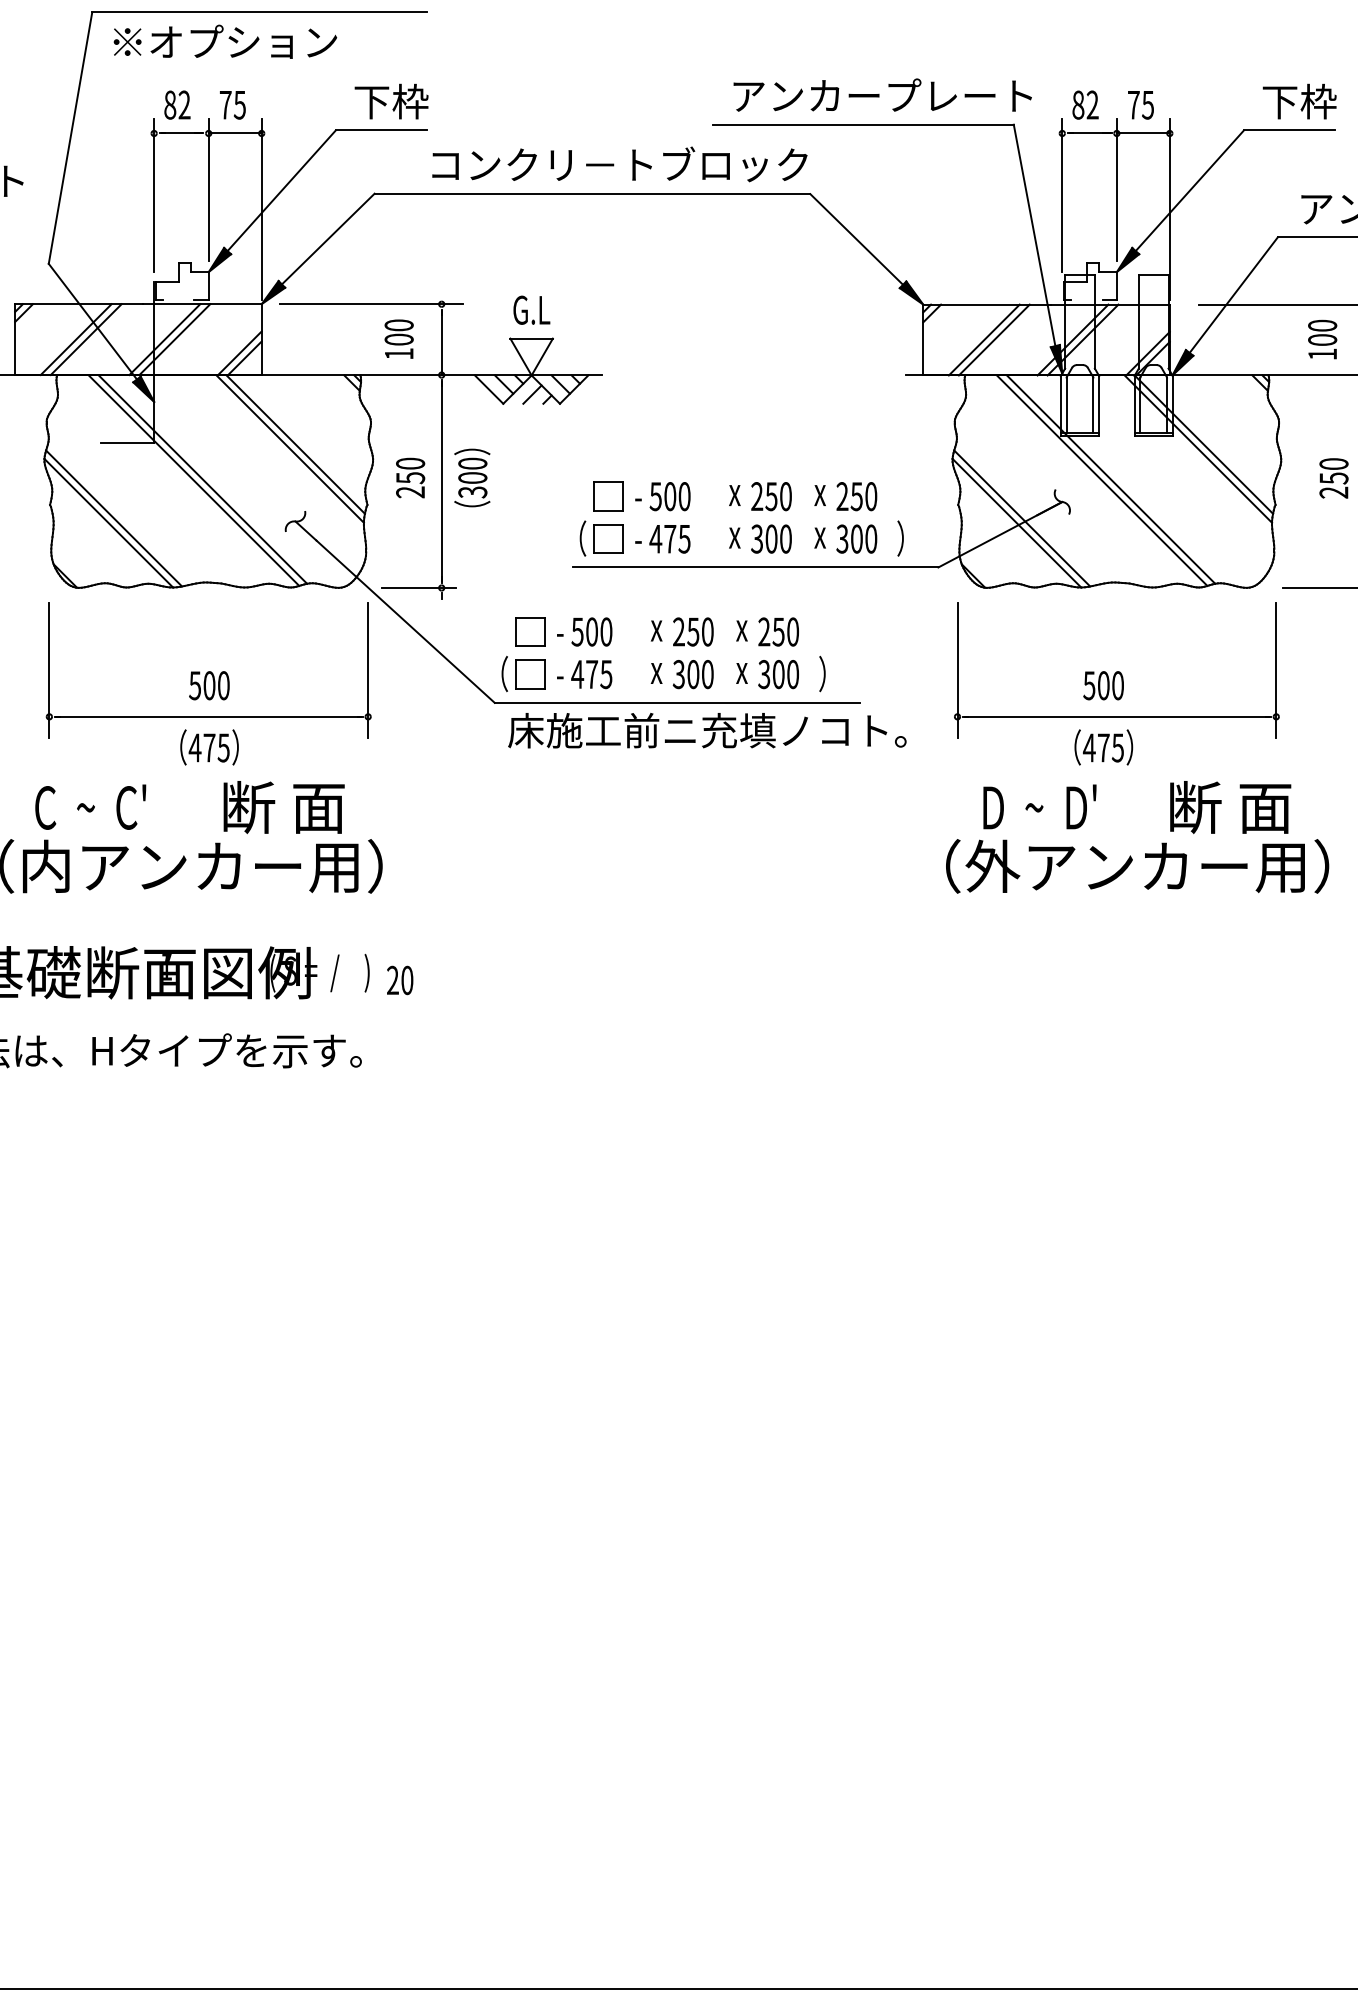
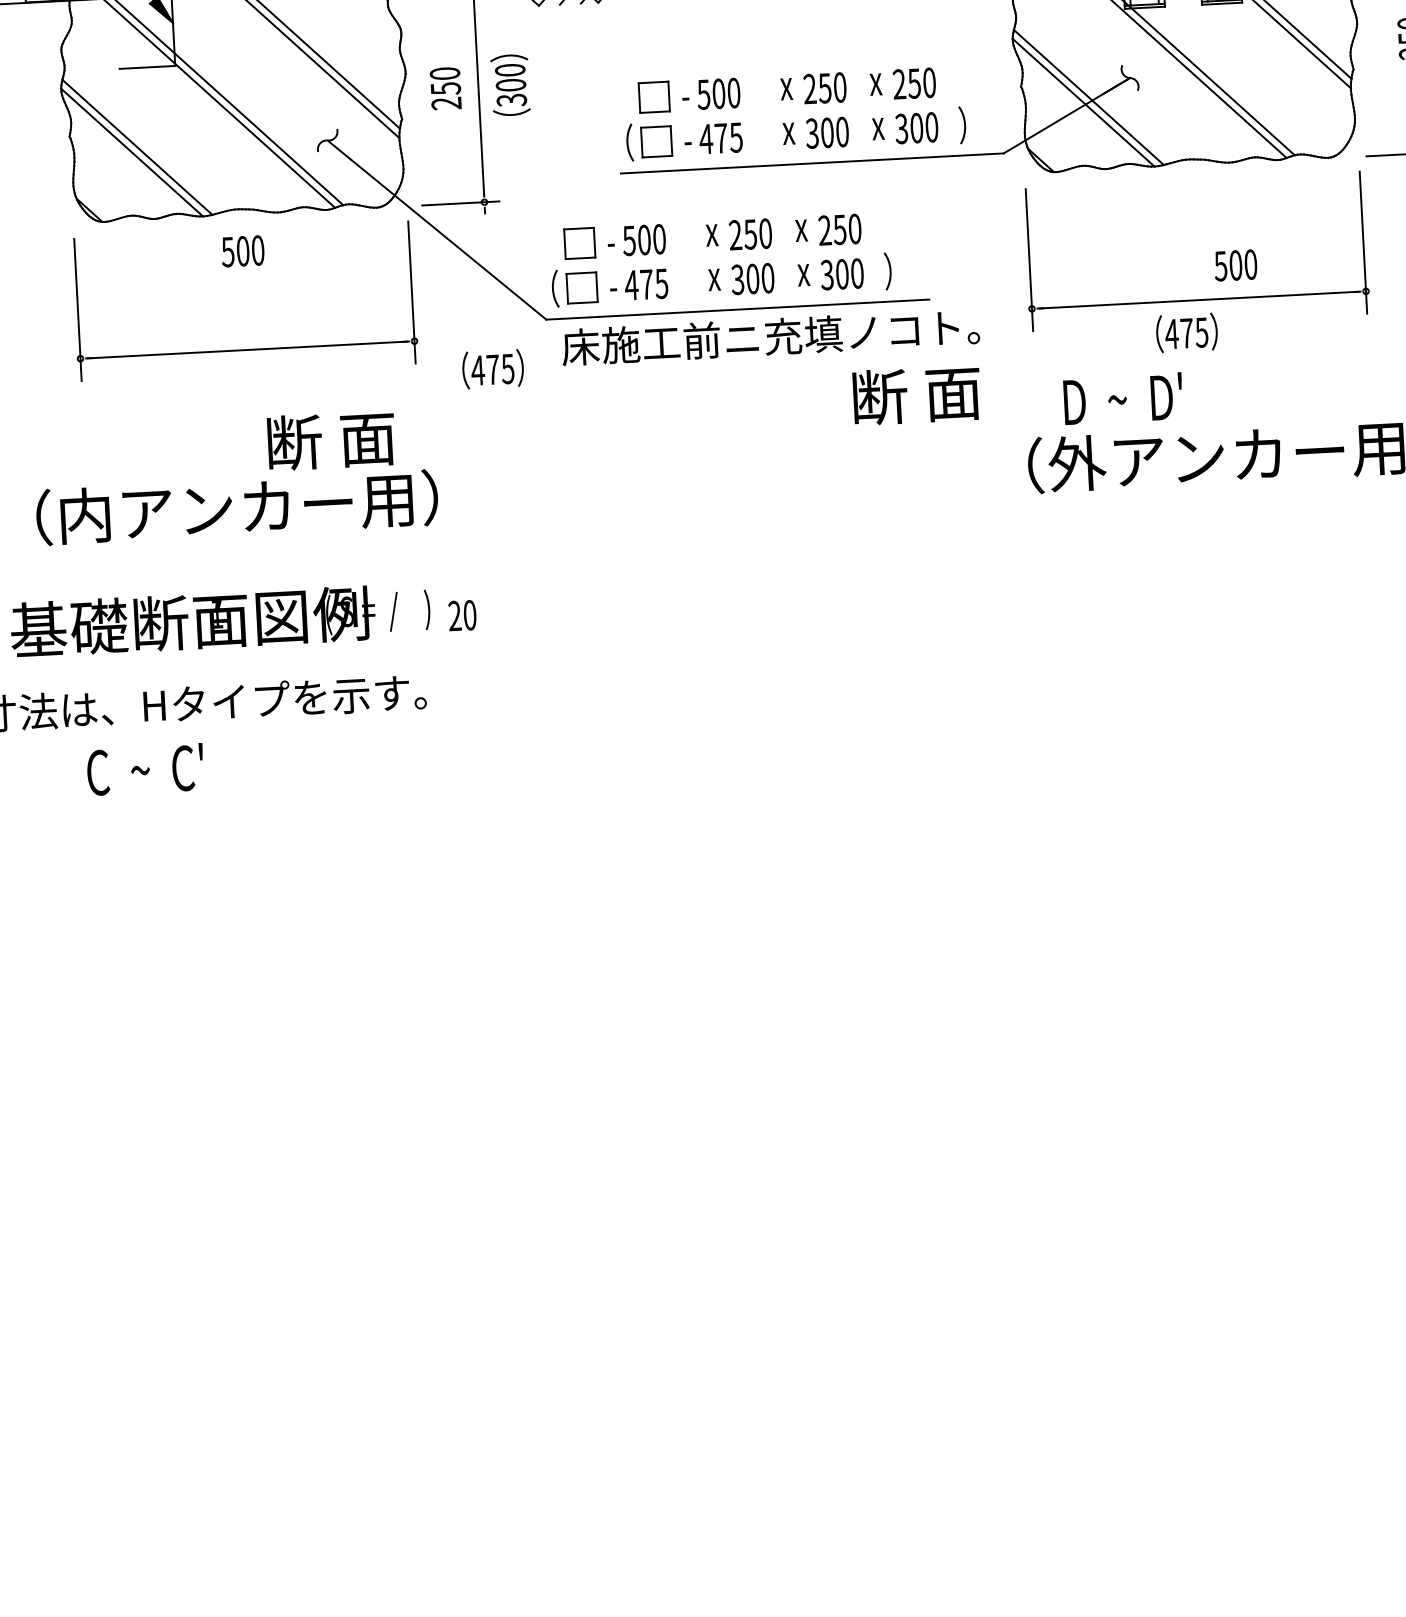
text: (209, 685) -> (243, 251), moved
text: (1103, 685) -> (1235, 265), moved
text: (209, 747) -> (493, 369), moved
text: (90, 806) -> (145, 768), moved
text: (1230, 807) -> (916, 395), moved

